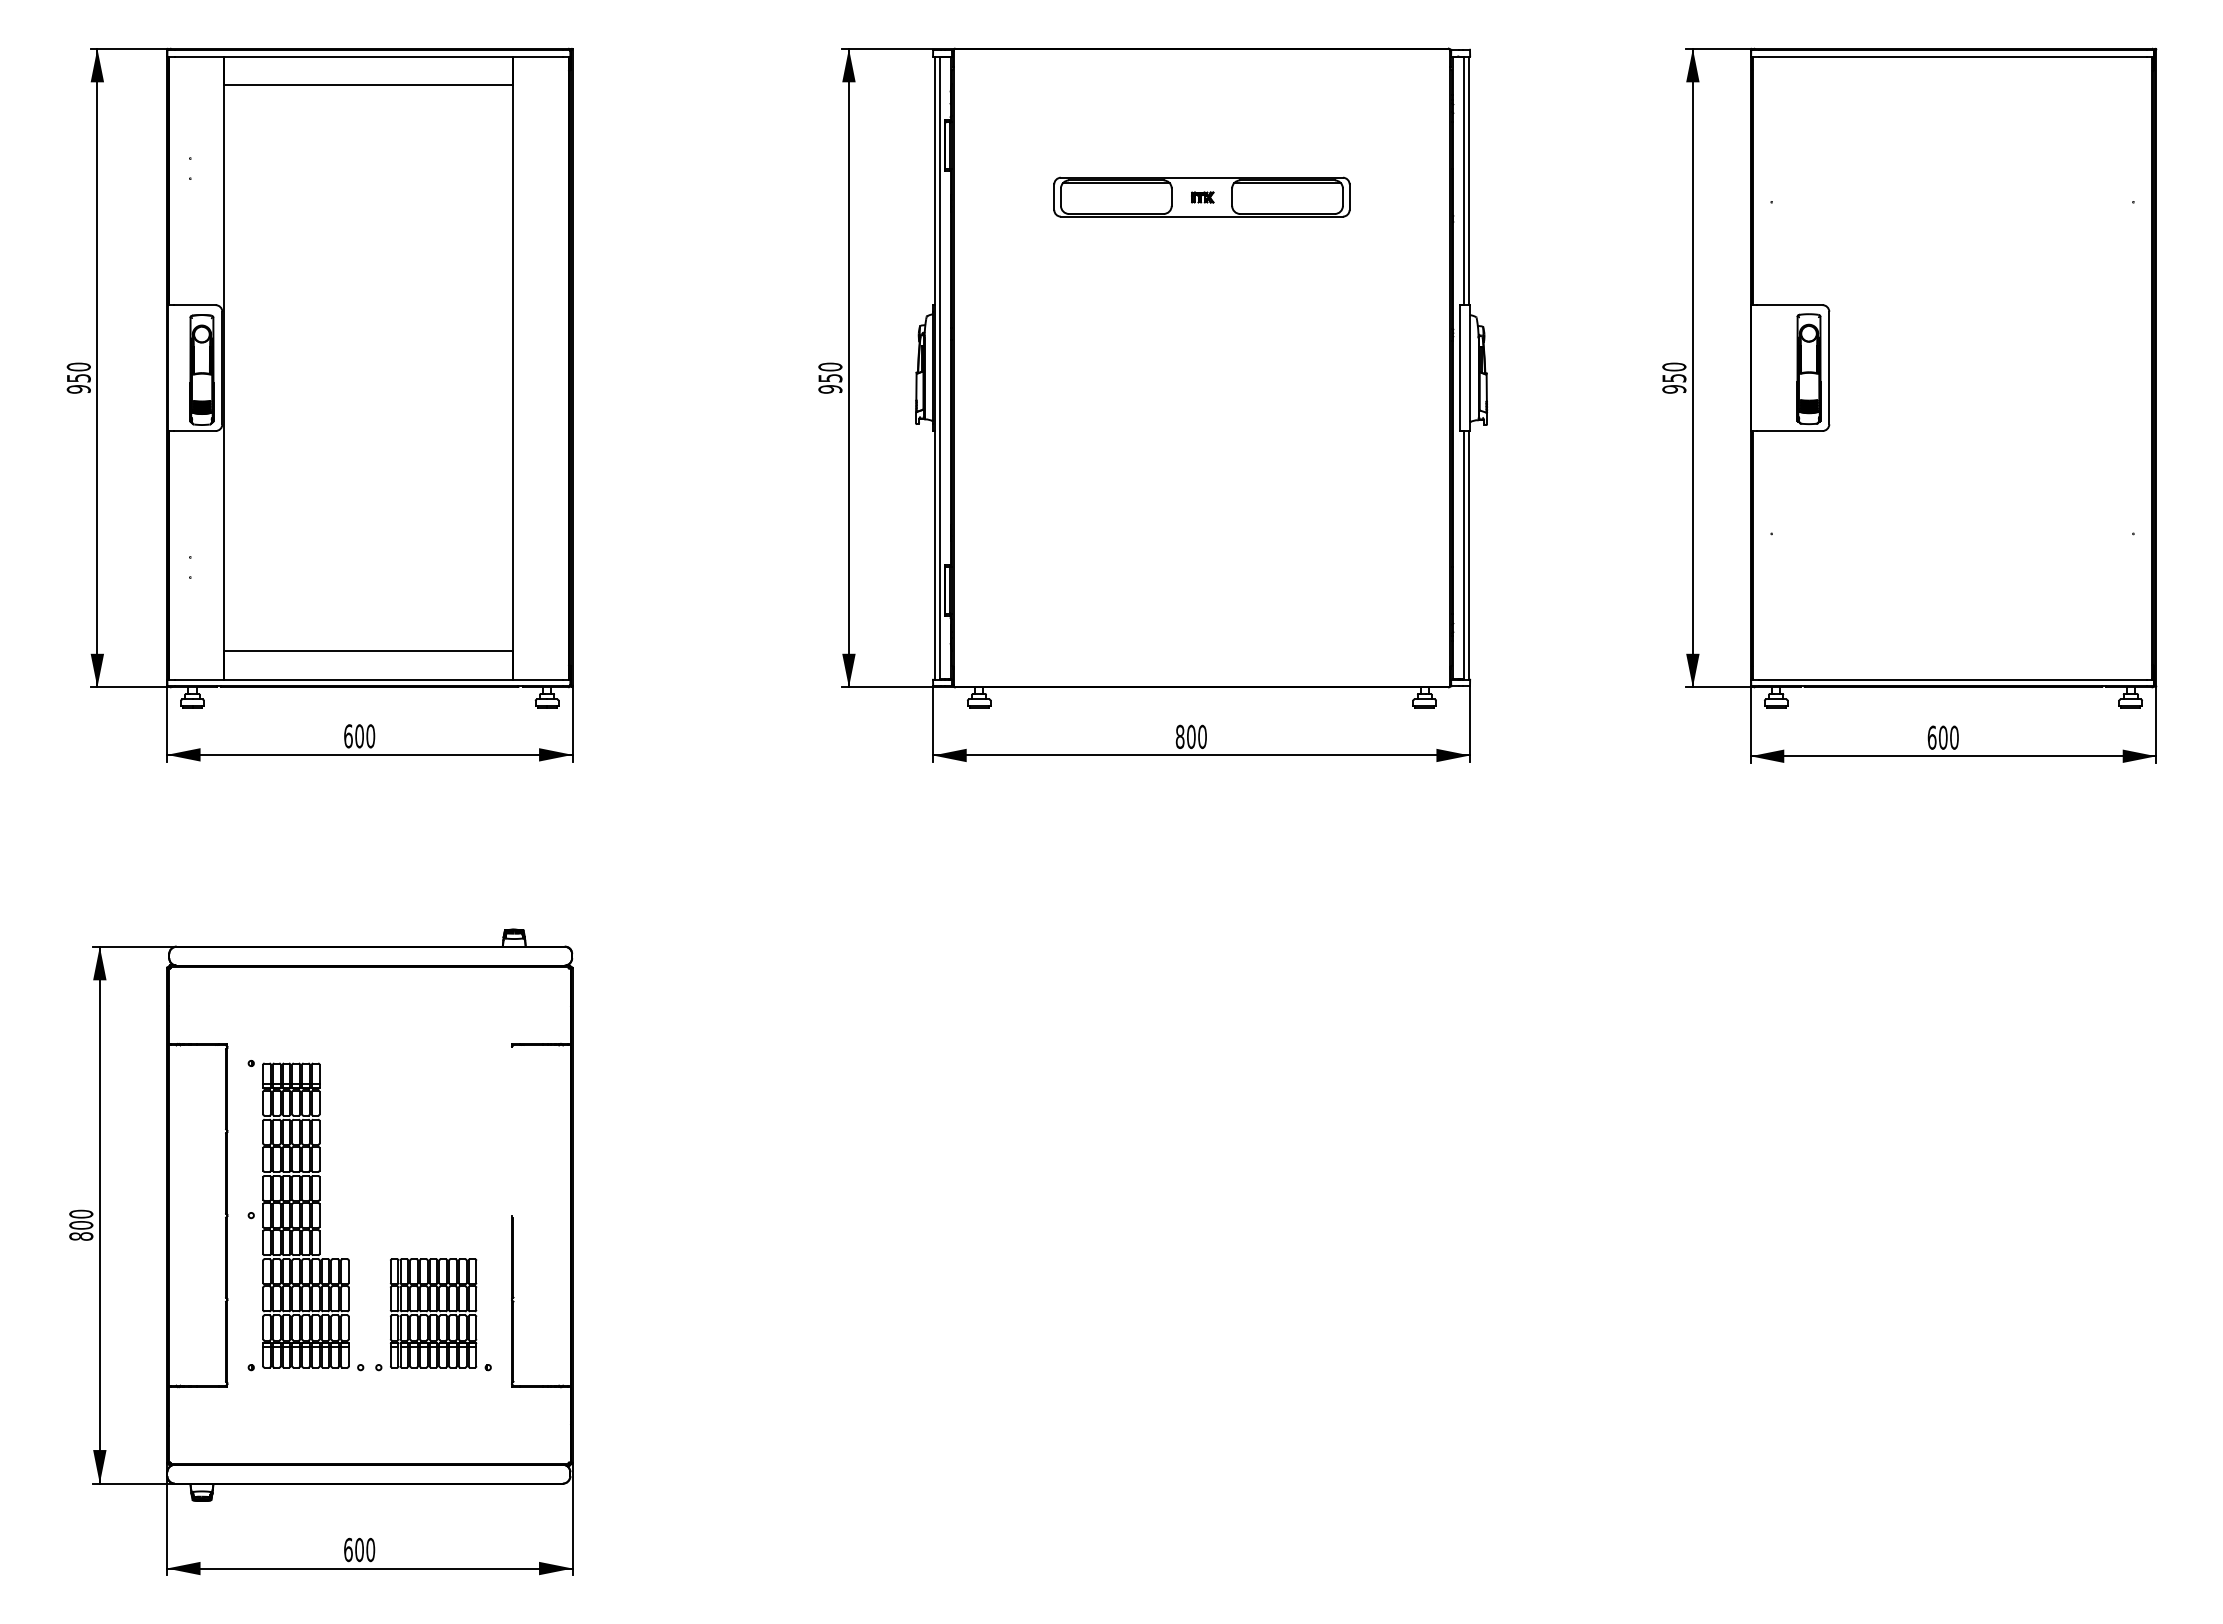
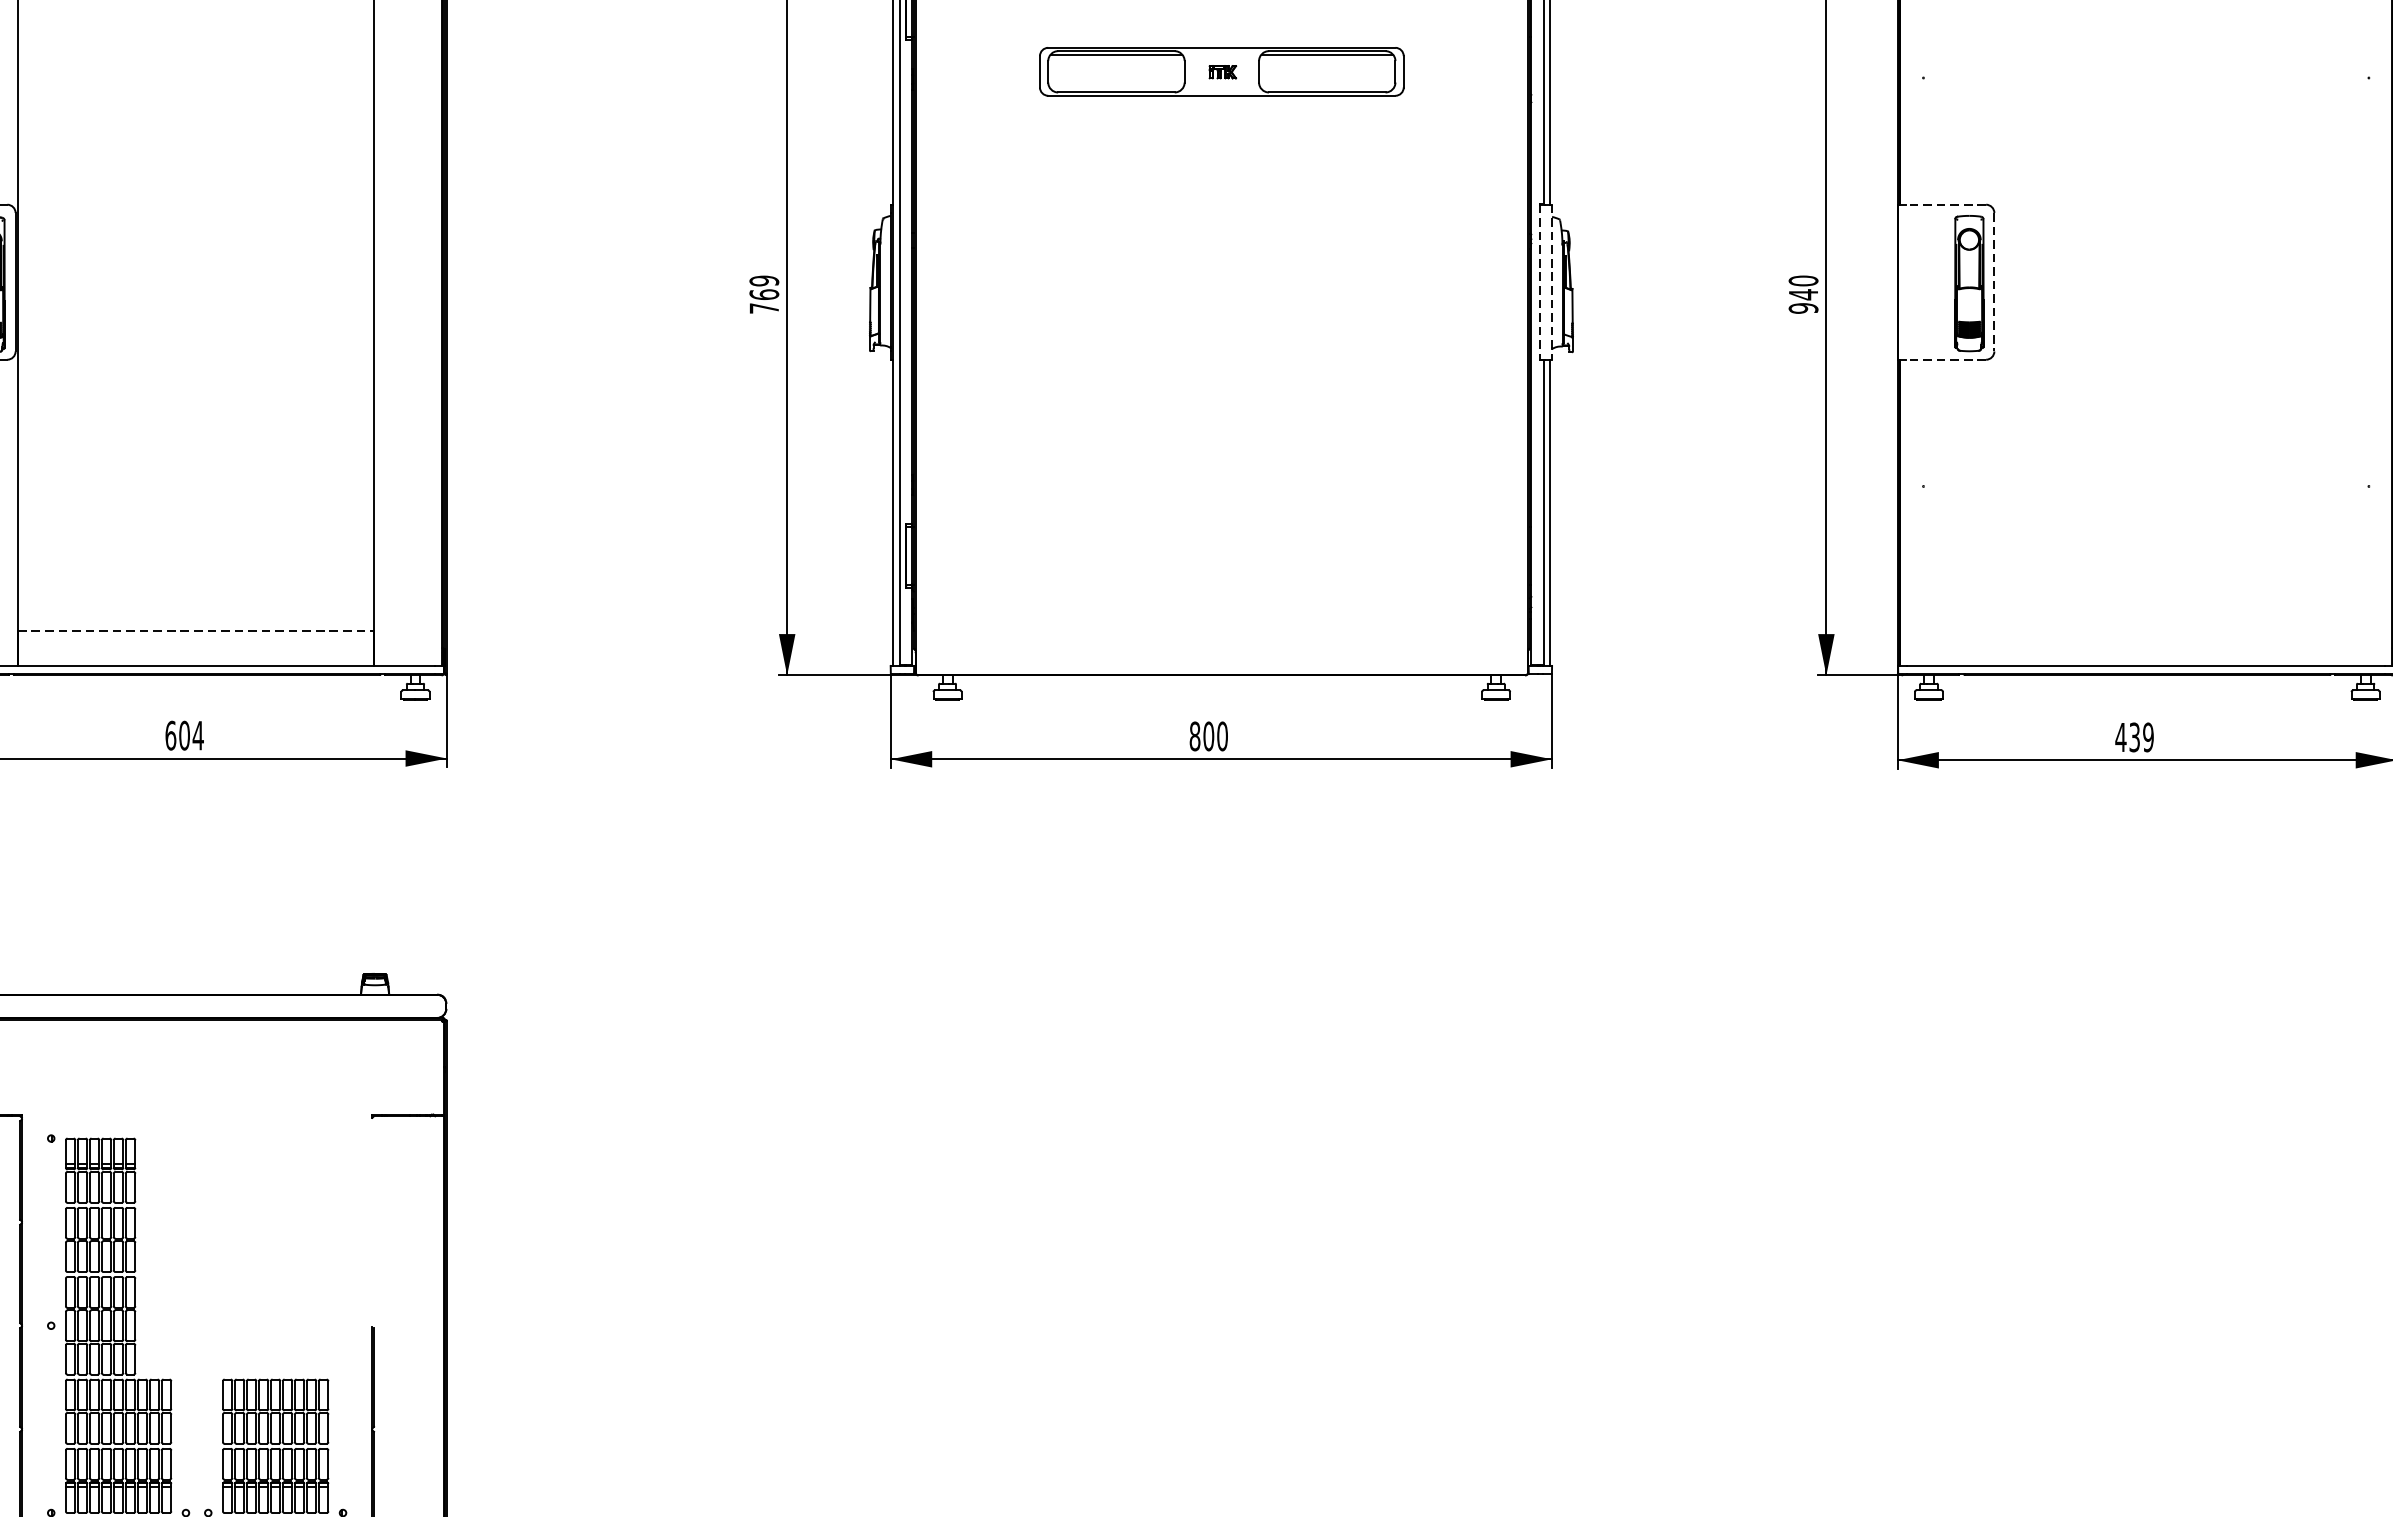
line: (1790, 305) -> (1946, 205), solid -> dashed
line: (1460, 368) -> (1540, 282), solid -> dashed
line: (1470, 368) -> (1552, 282), solid -> dashed
line: (1829, 368) -> (1994, 282), solid -> dashed
text: (830, 377) -> (764, 293), 950 -> 769
text: (1674, 377) -> (1803, 293), 950 -> 940
line: (1790, 431) -> (1946, 360), solid -> dashed
line: (368, 651) -> (195, 631), solid -> dashed
text: (370, 736) -> (198, 735), 600 -> 604
text: (1942, 737) -> (2133, 737), 600 -> 439

